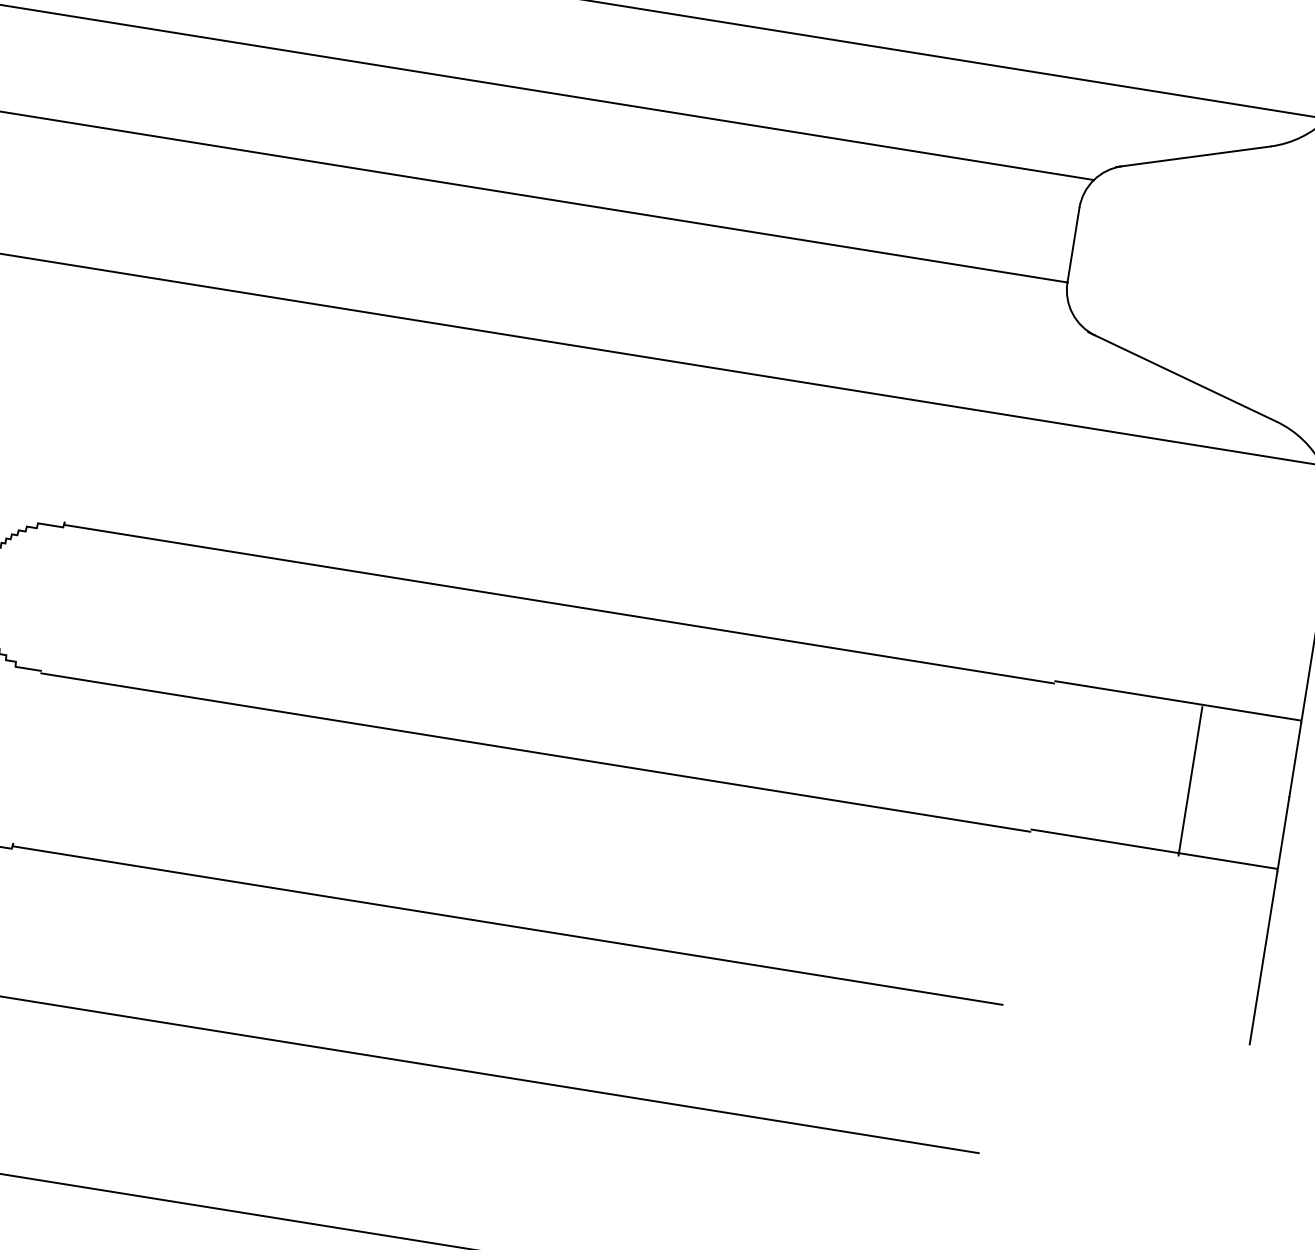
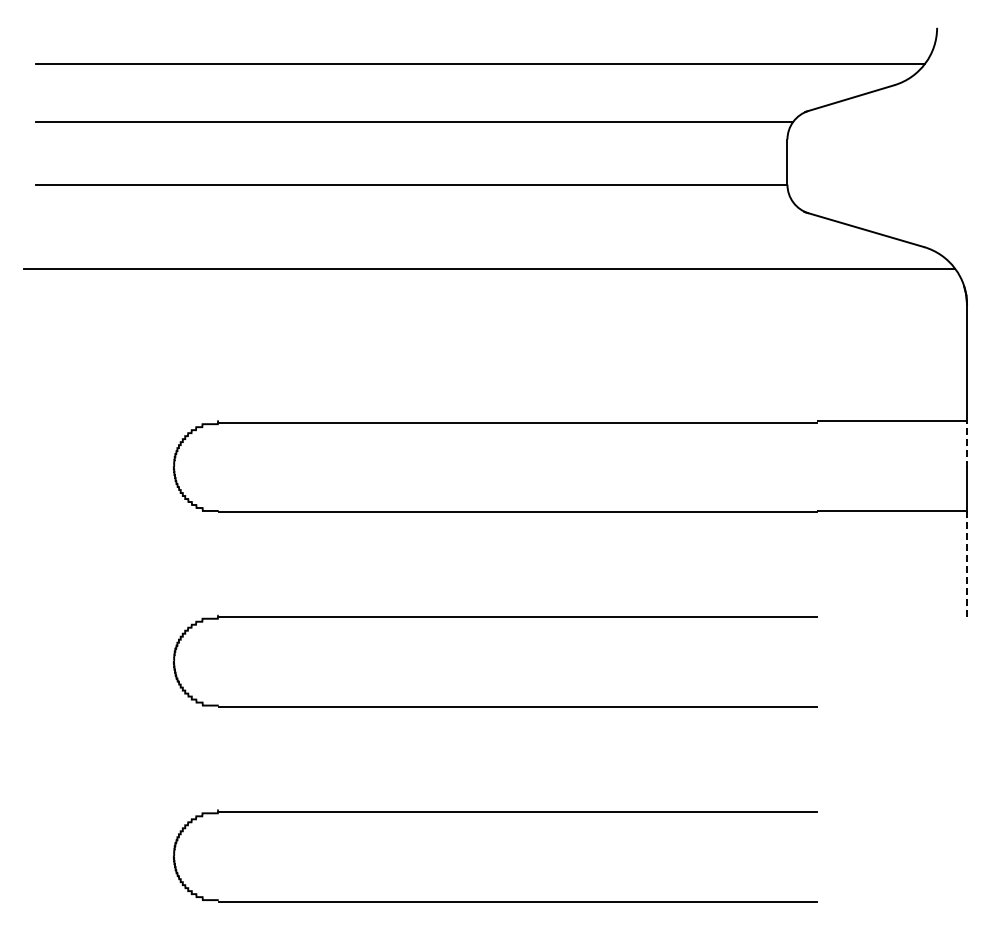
line: (1296, 759) -> (967, 444), solid -> dashed
line: (1190, 781) -> (907, 467), removed
line: (1264, 957) -> (967, 564), solid -> dashed

